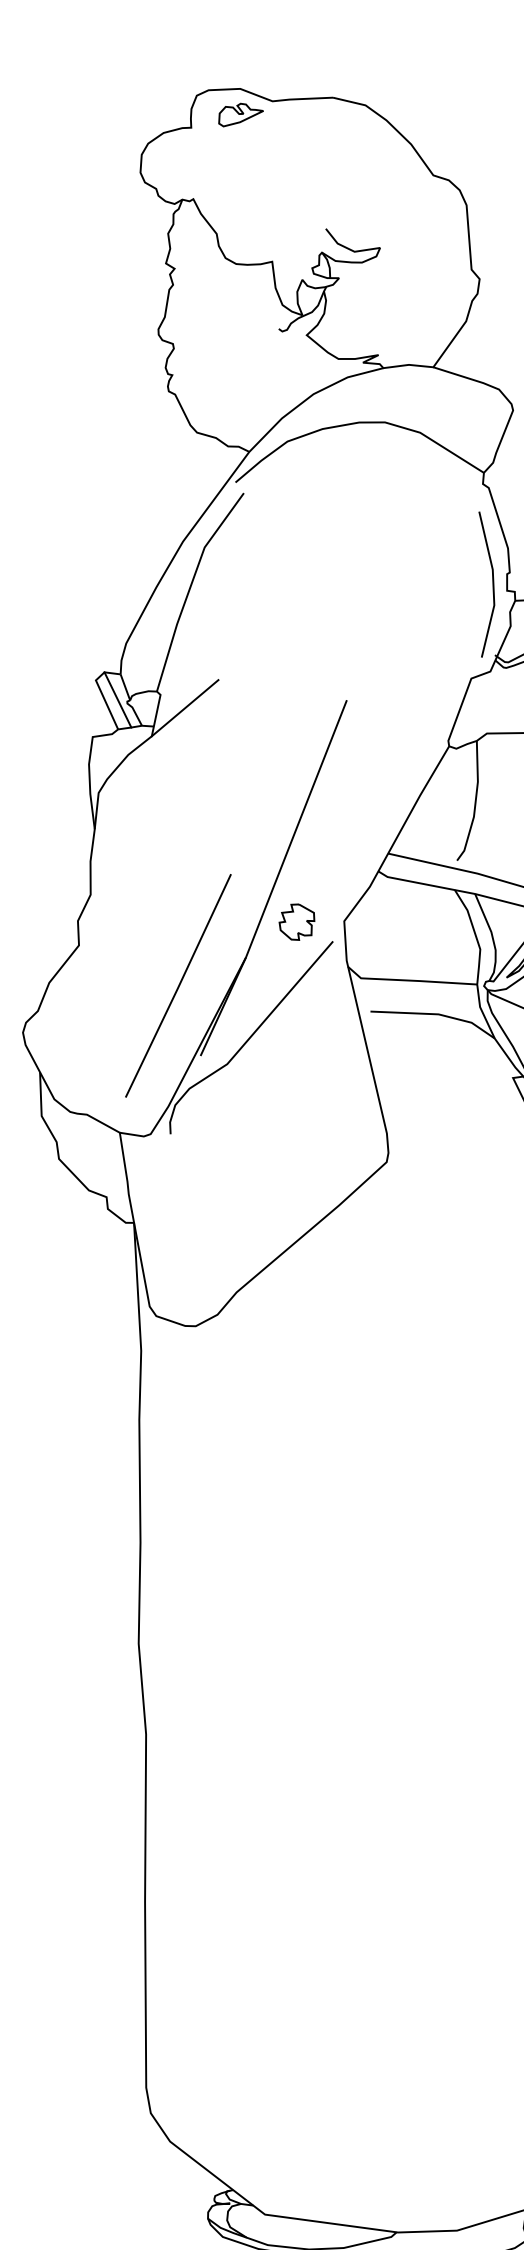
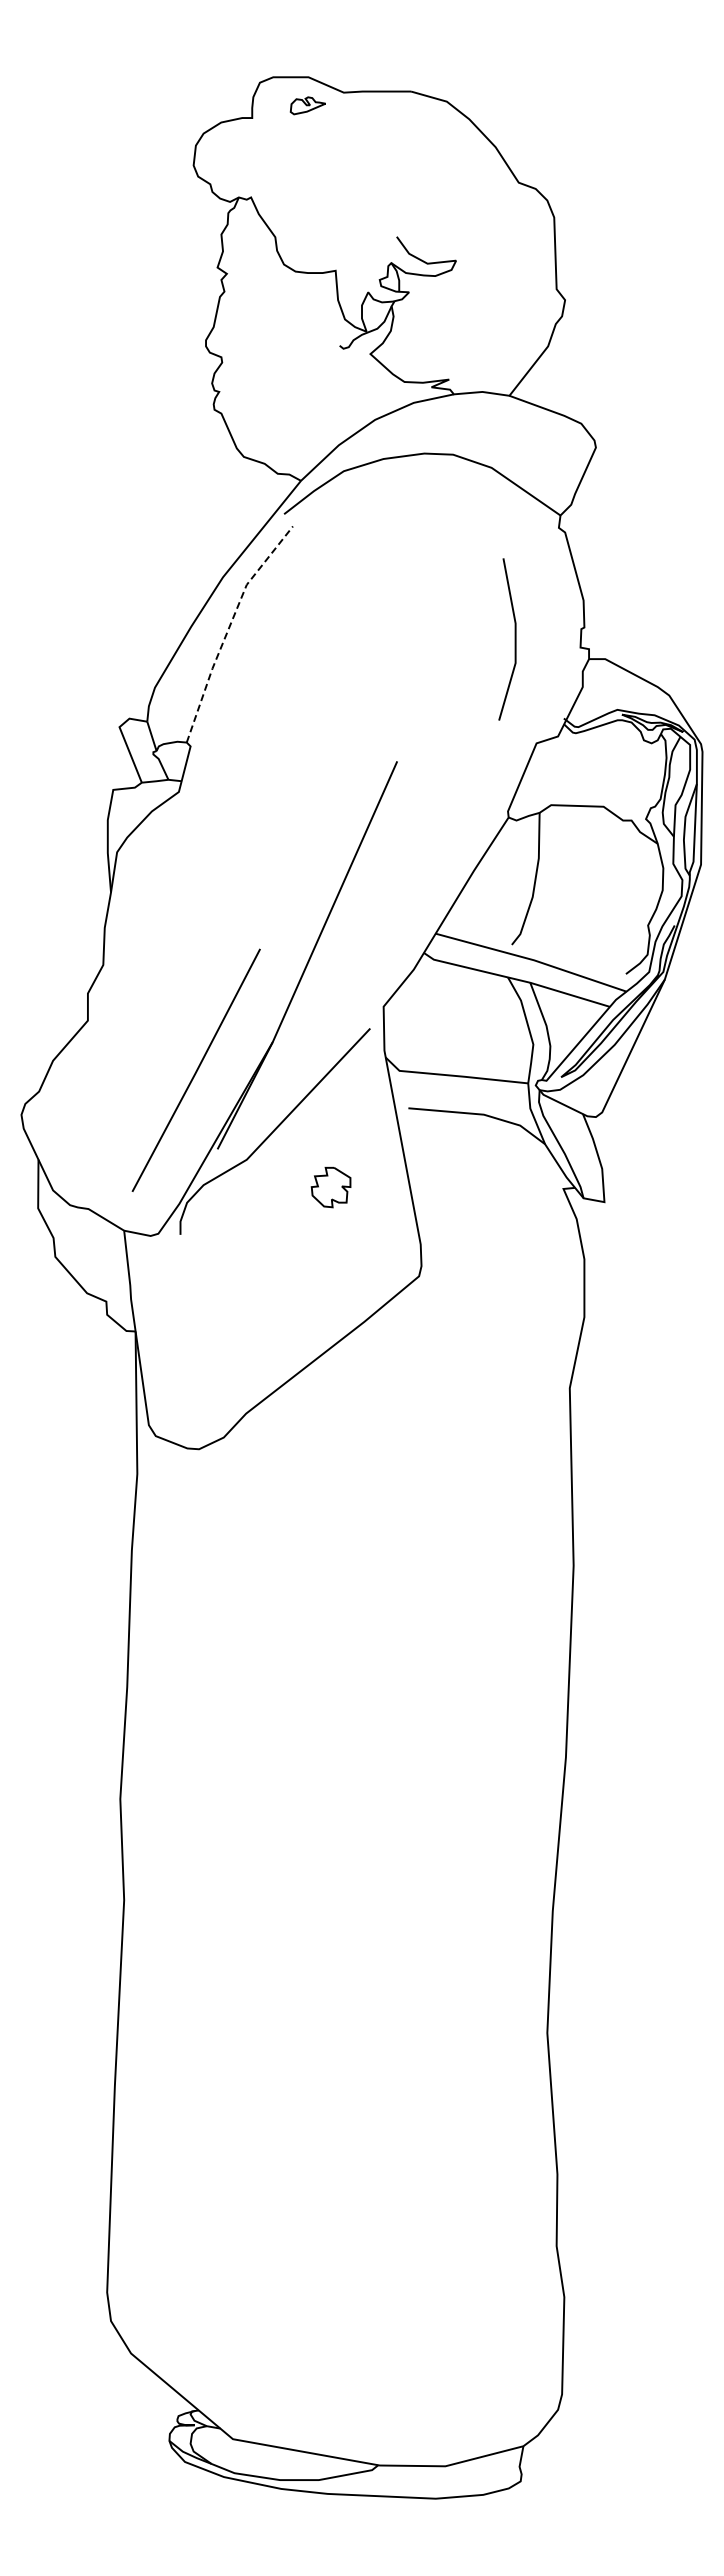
part: (240, 114) -> (307, 105), size x0.7
line: (492, 584) -> (514, 639), moved
line: (190, 587) -> (229, 628), solid -> dashed
line: (117, 699) -> (142, 749), removed
line: (184, 707) -> (216, 761), removed
part: (296, 922) -> (330, 1187), moved

